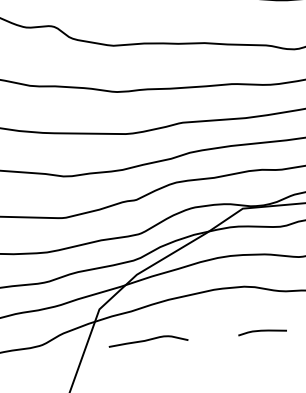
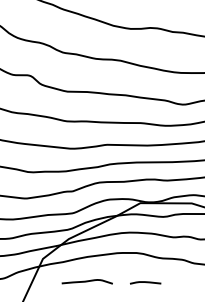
curve: (147, 340) -> (86, 281), moved

